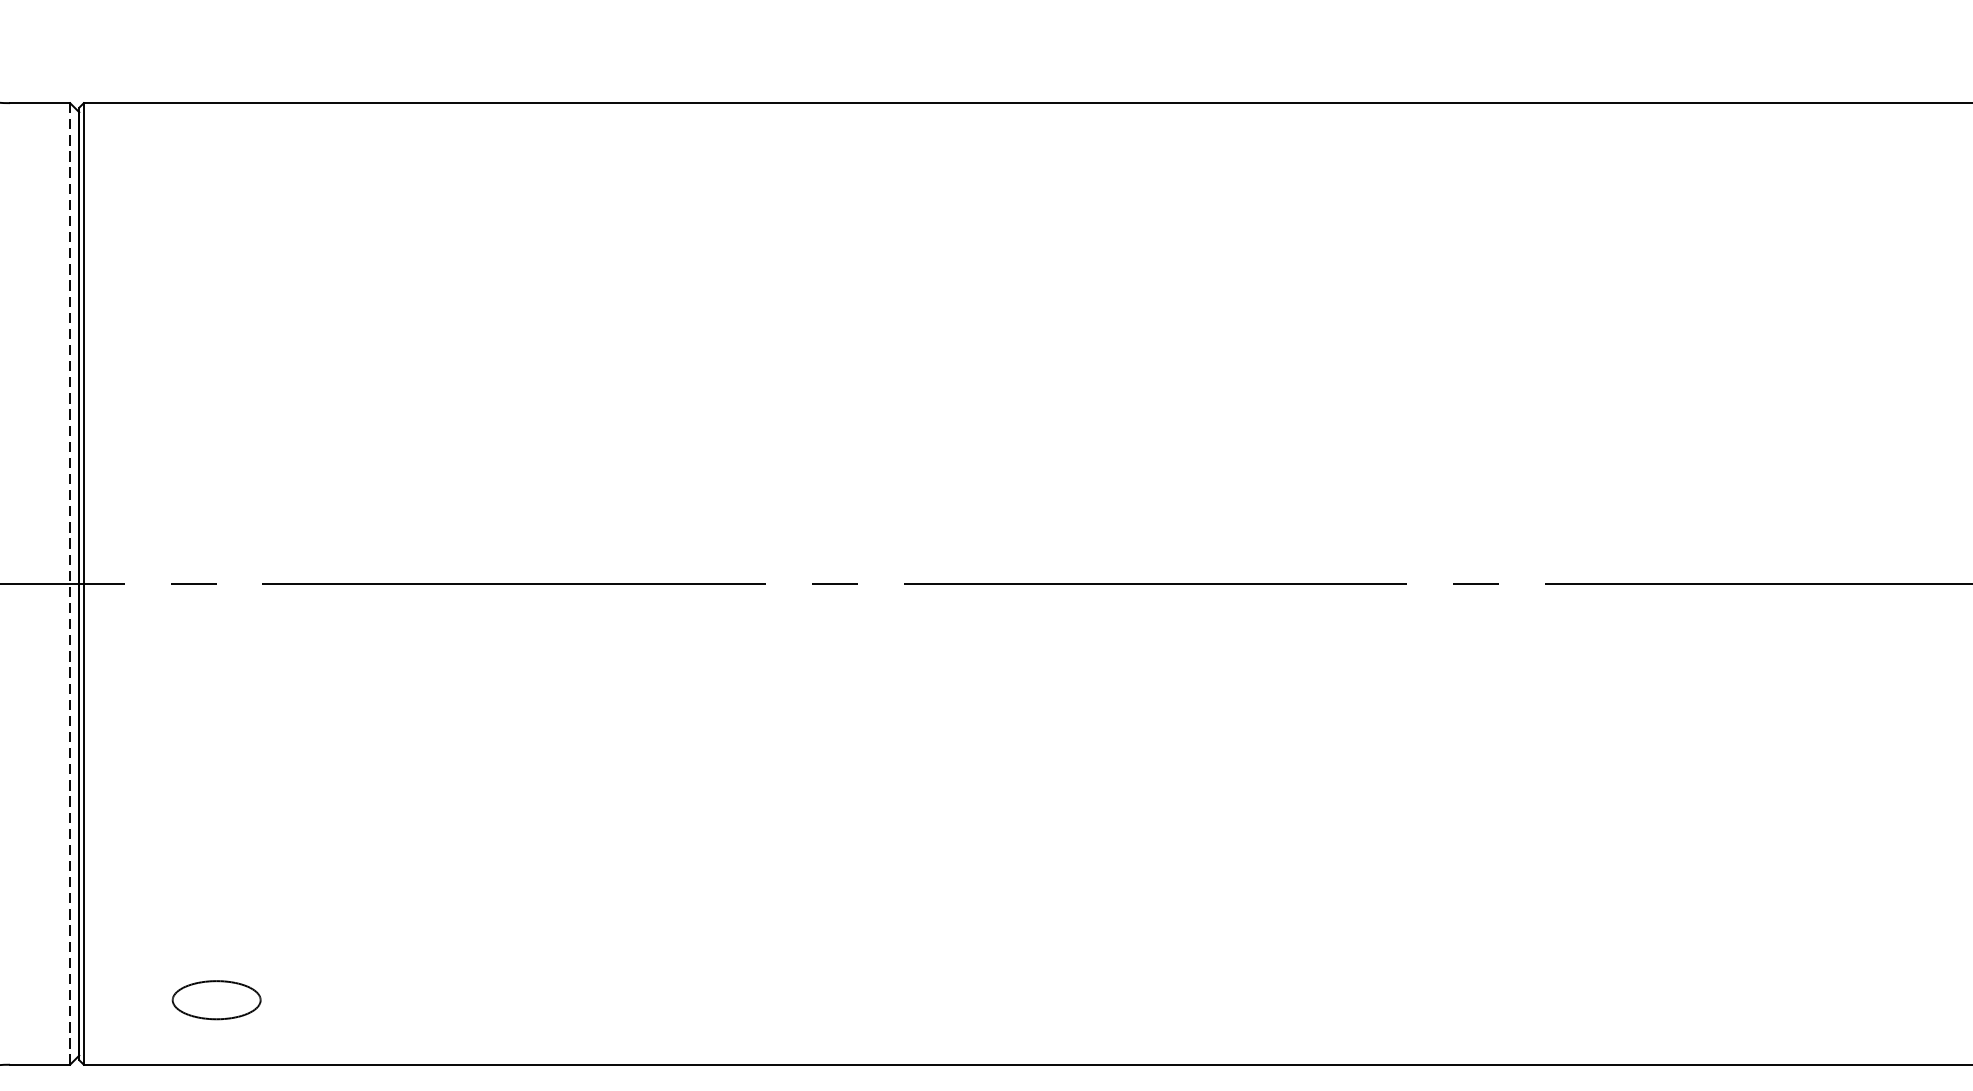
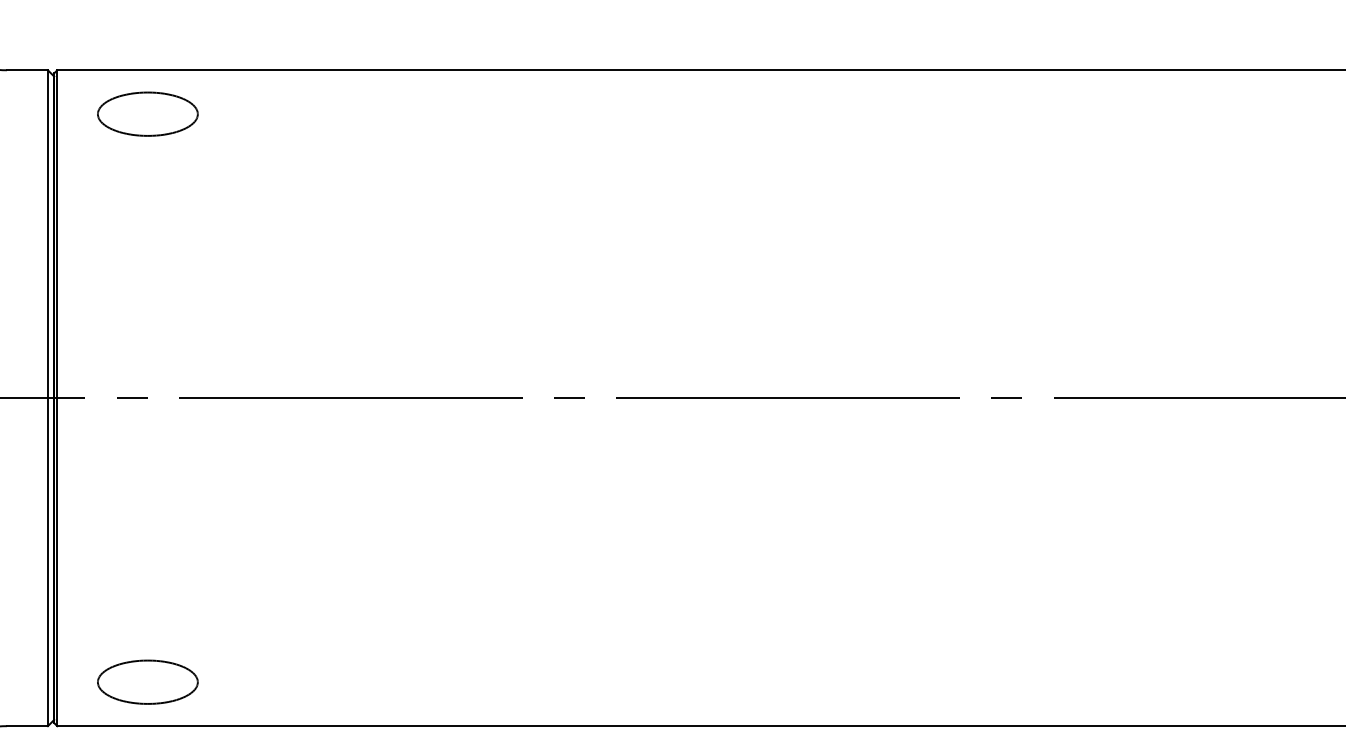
part: (216, 166) -> (147, 113), added
line: (69, 584) -> (47, 398), dashed -> solid
part: (216, 999) -> (147, 681), size x1.67

